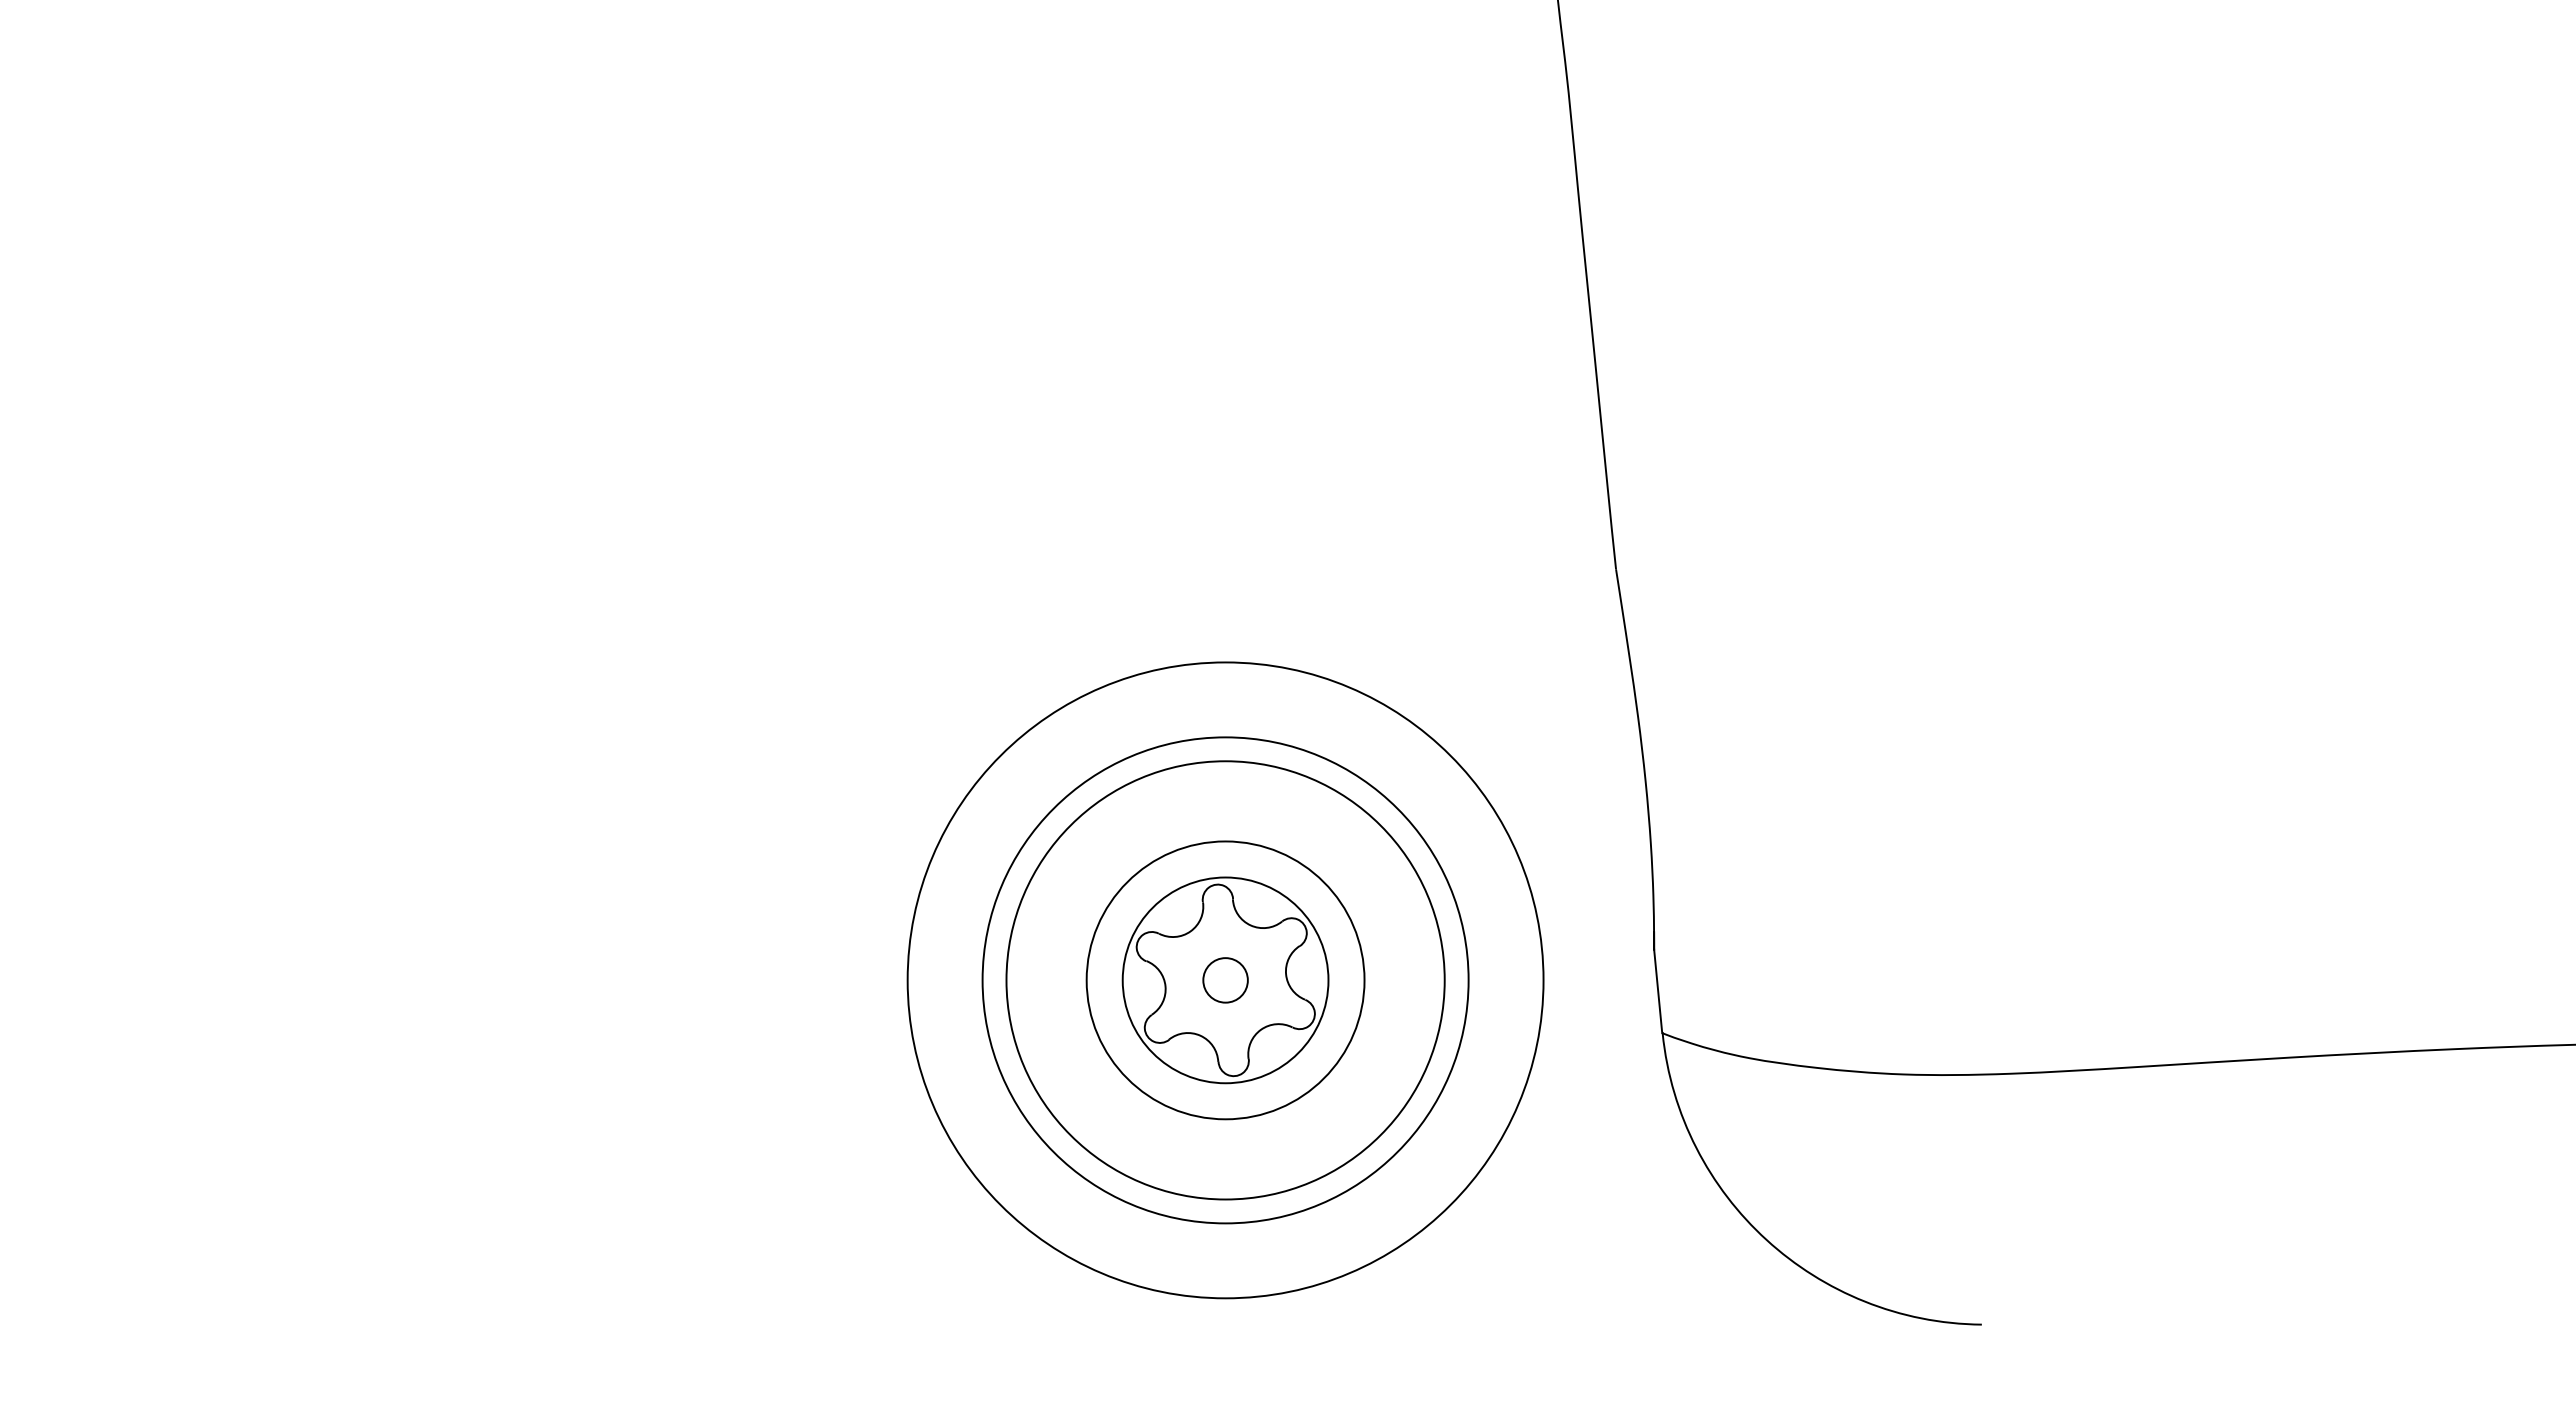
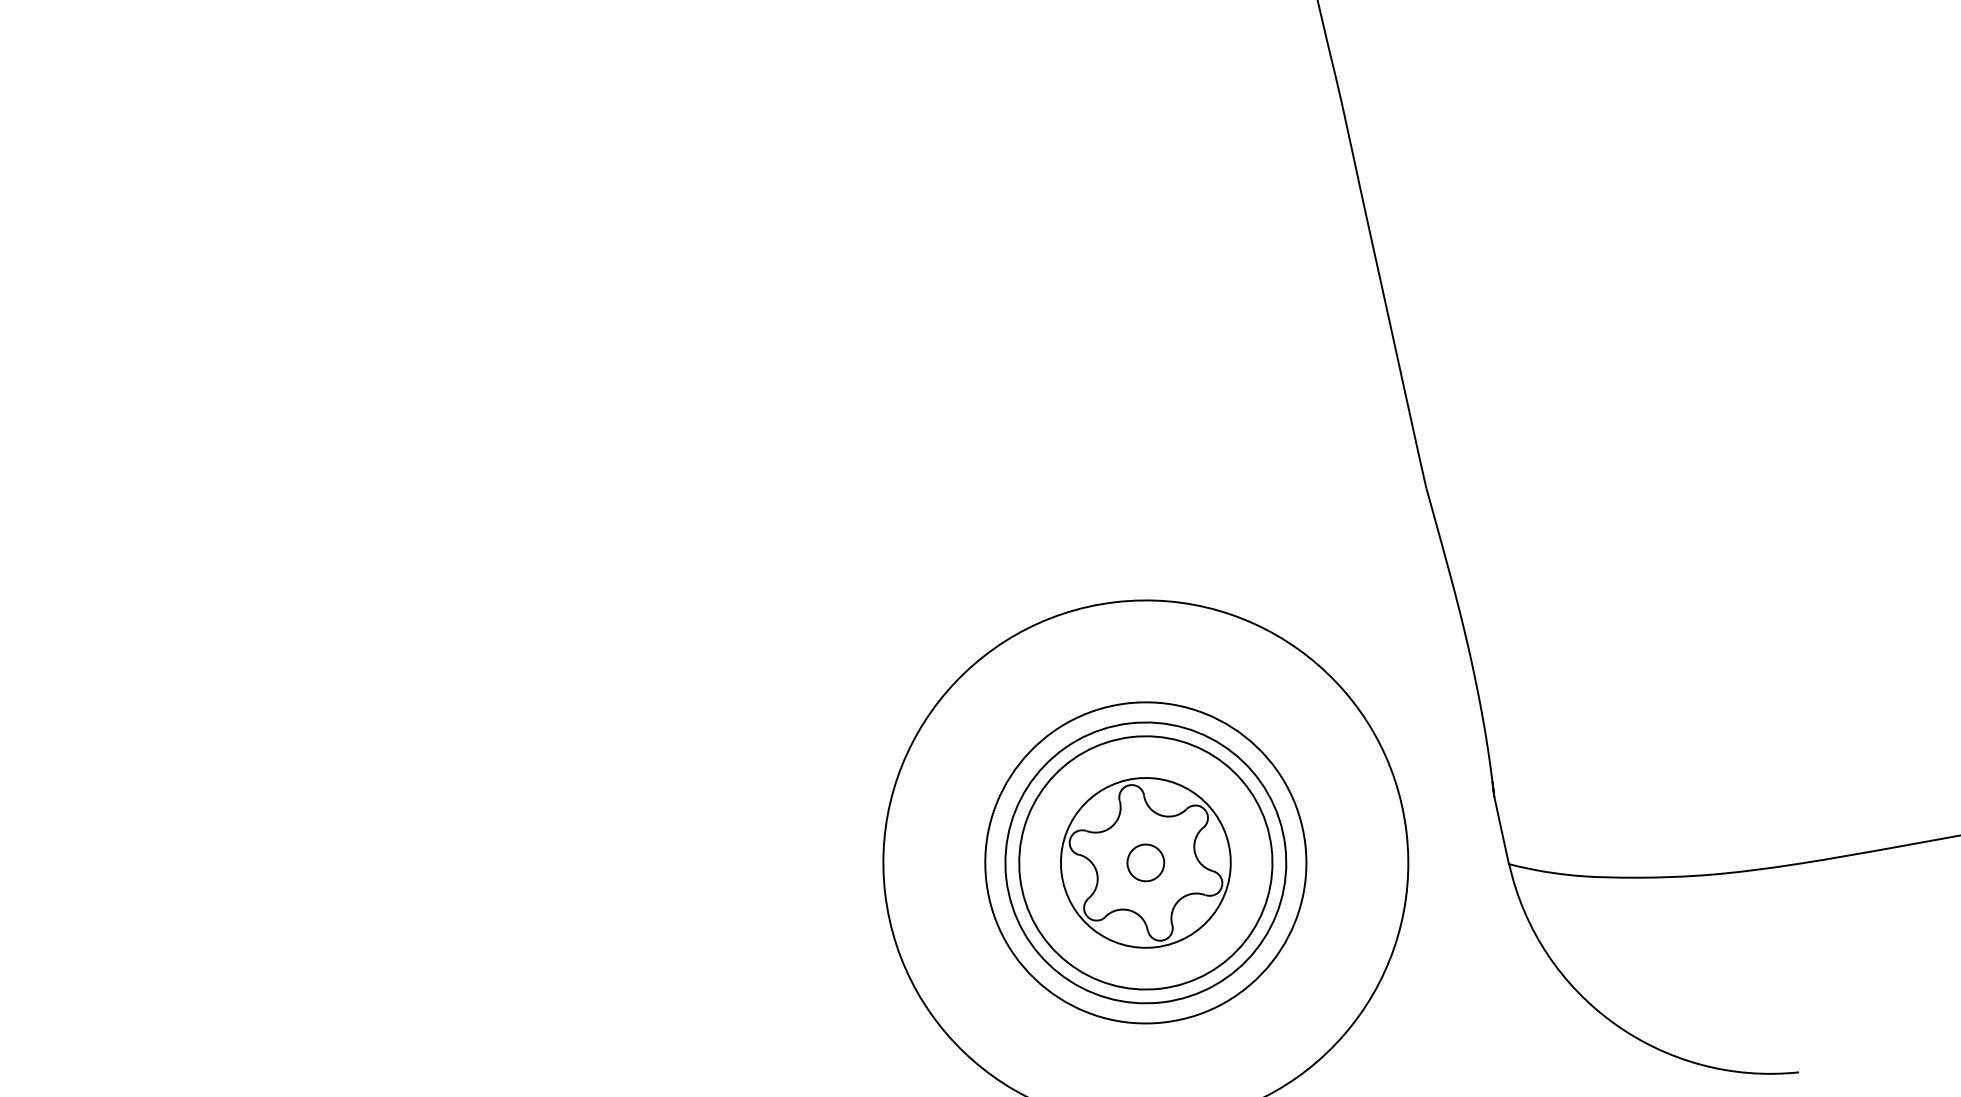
circle: (1225, 980) -> (1145, 863), size x0.7
circle: (1225, 980) -> (1145, 863), size x0.7
circle: (1225, 980) -> (1145, 863), size x1.4

